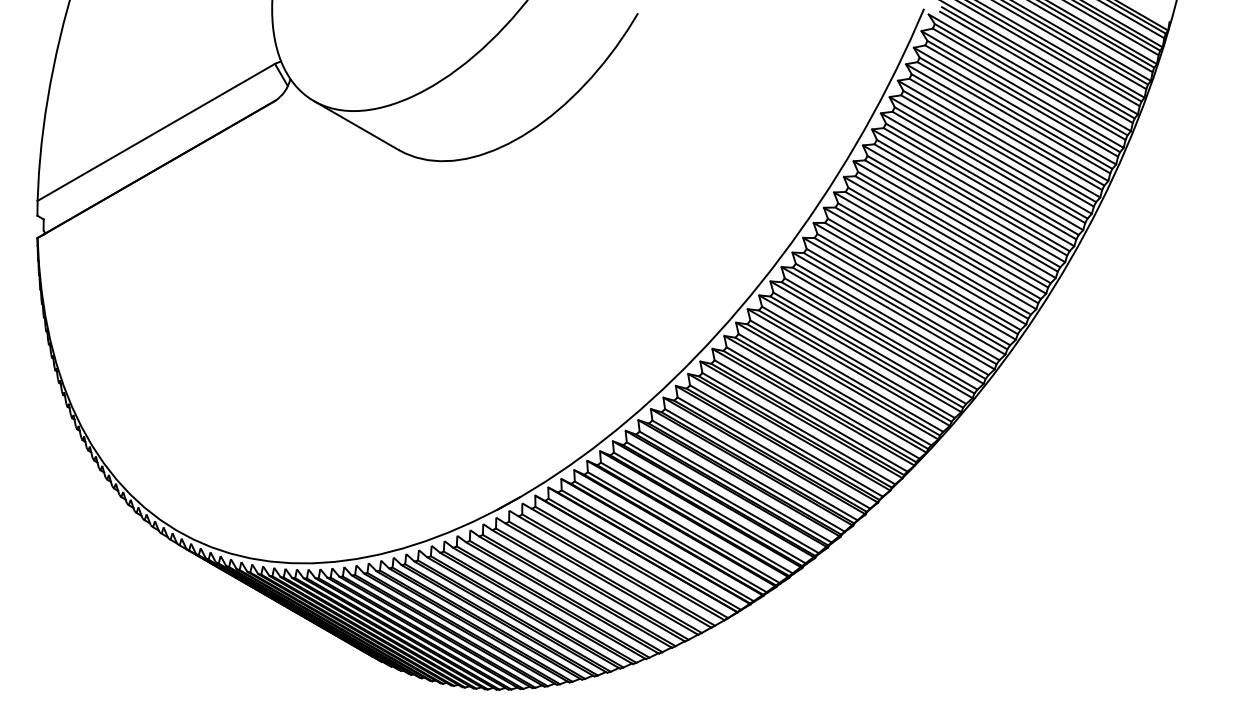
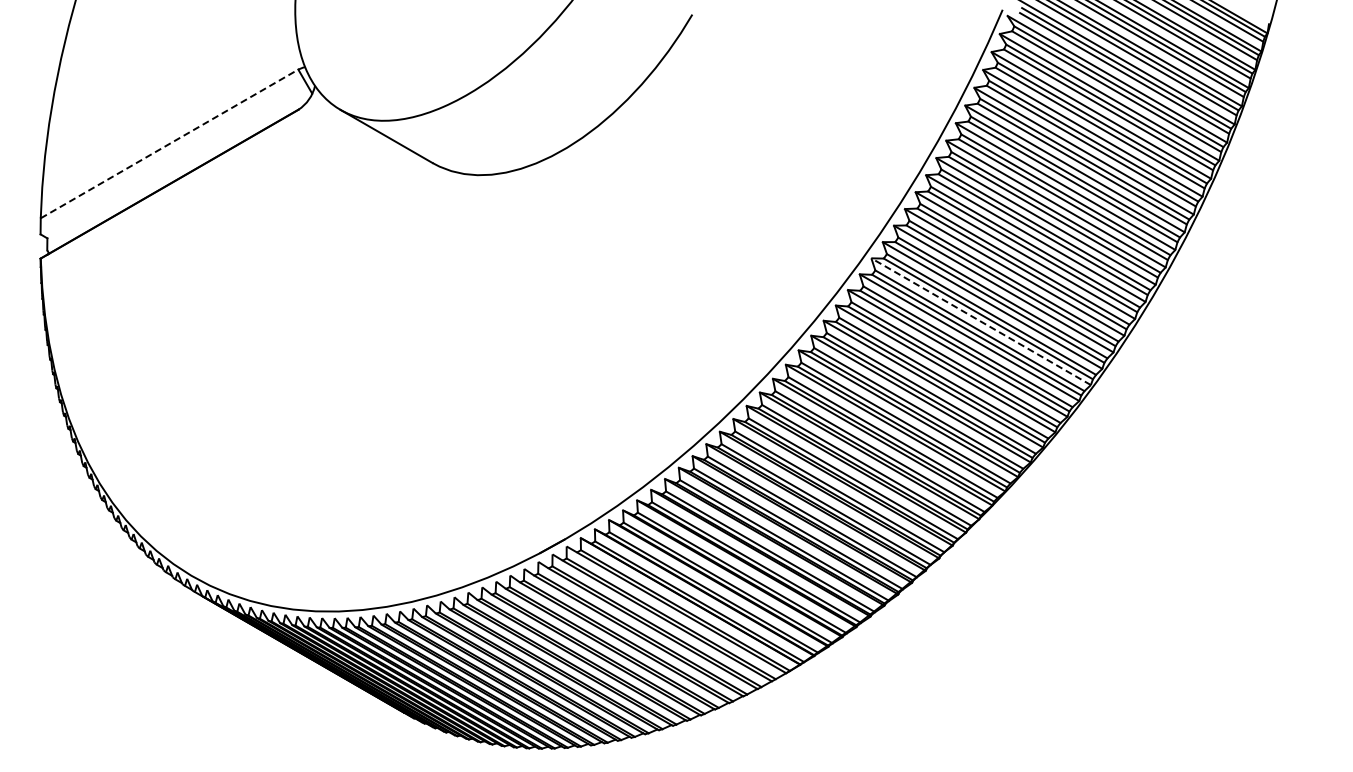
line: (156, 132) -> (169, 143), solid -> dashed
line: (904, 296) -> (981, 321), solid -> dashed

